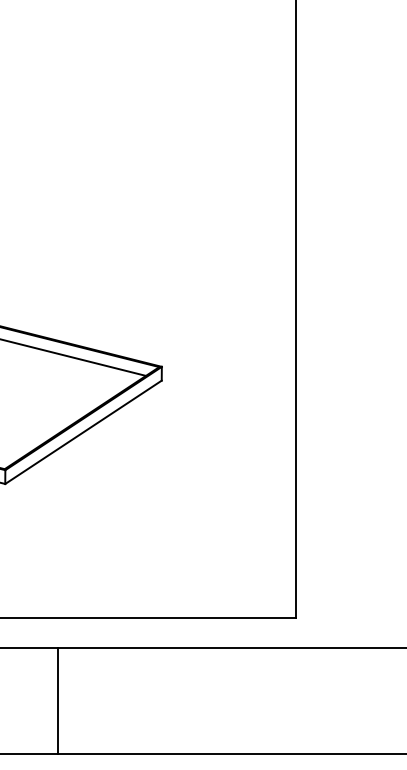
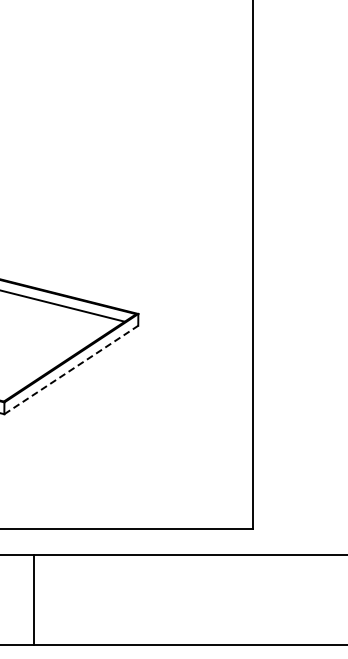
line: (83, 431) -> (71, 369), solid -> dashed
line: (58, 700) -> (33, 599), moved

